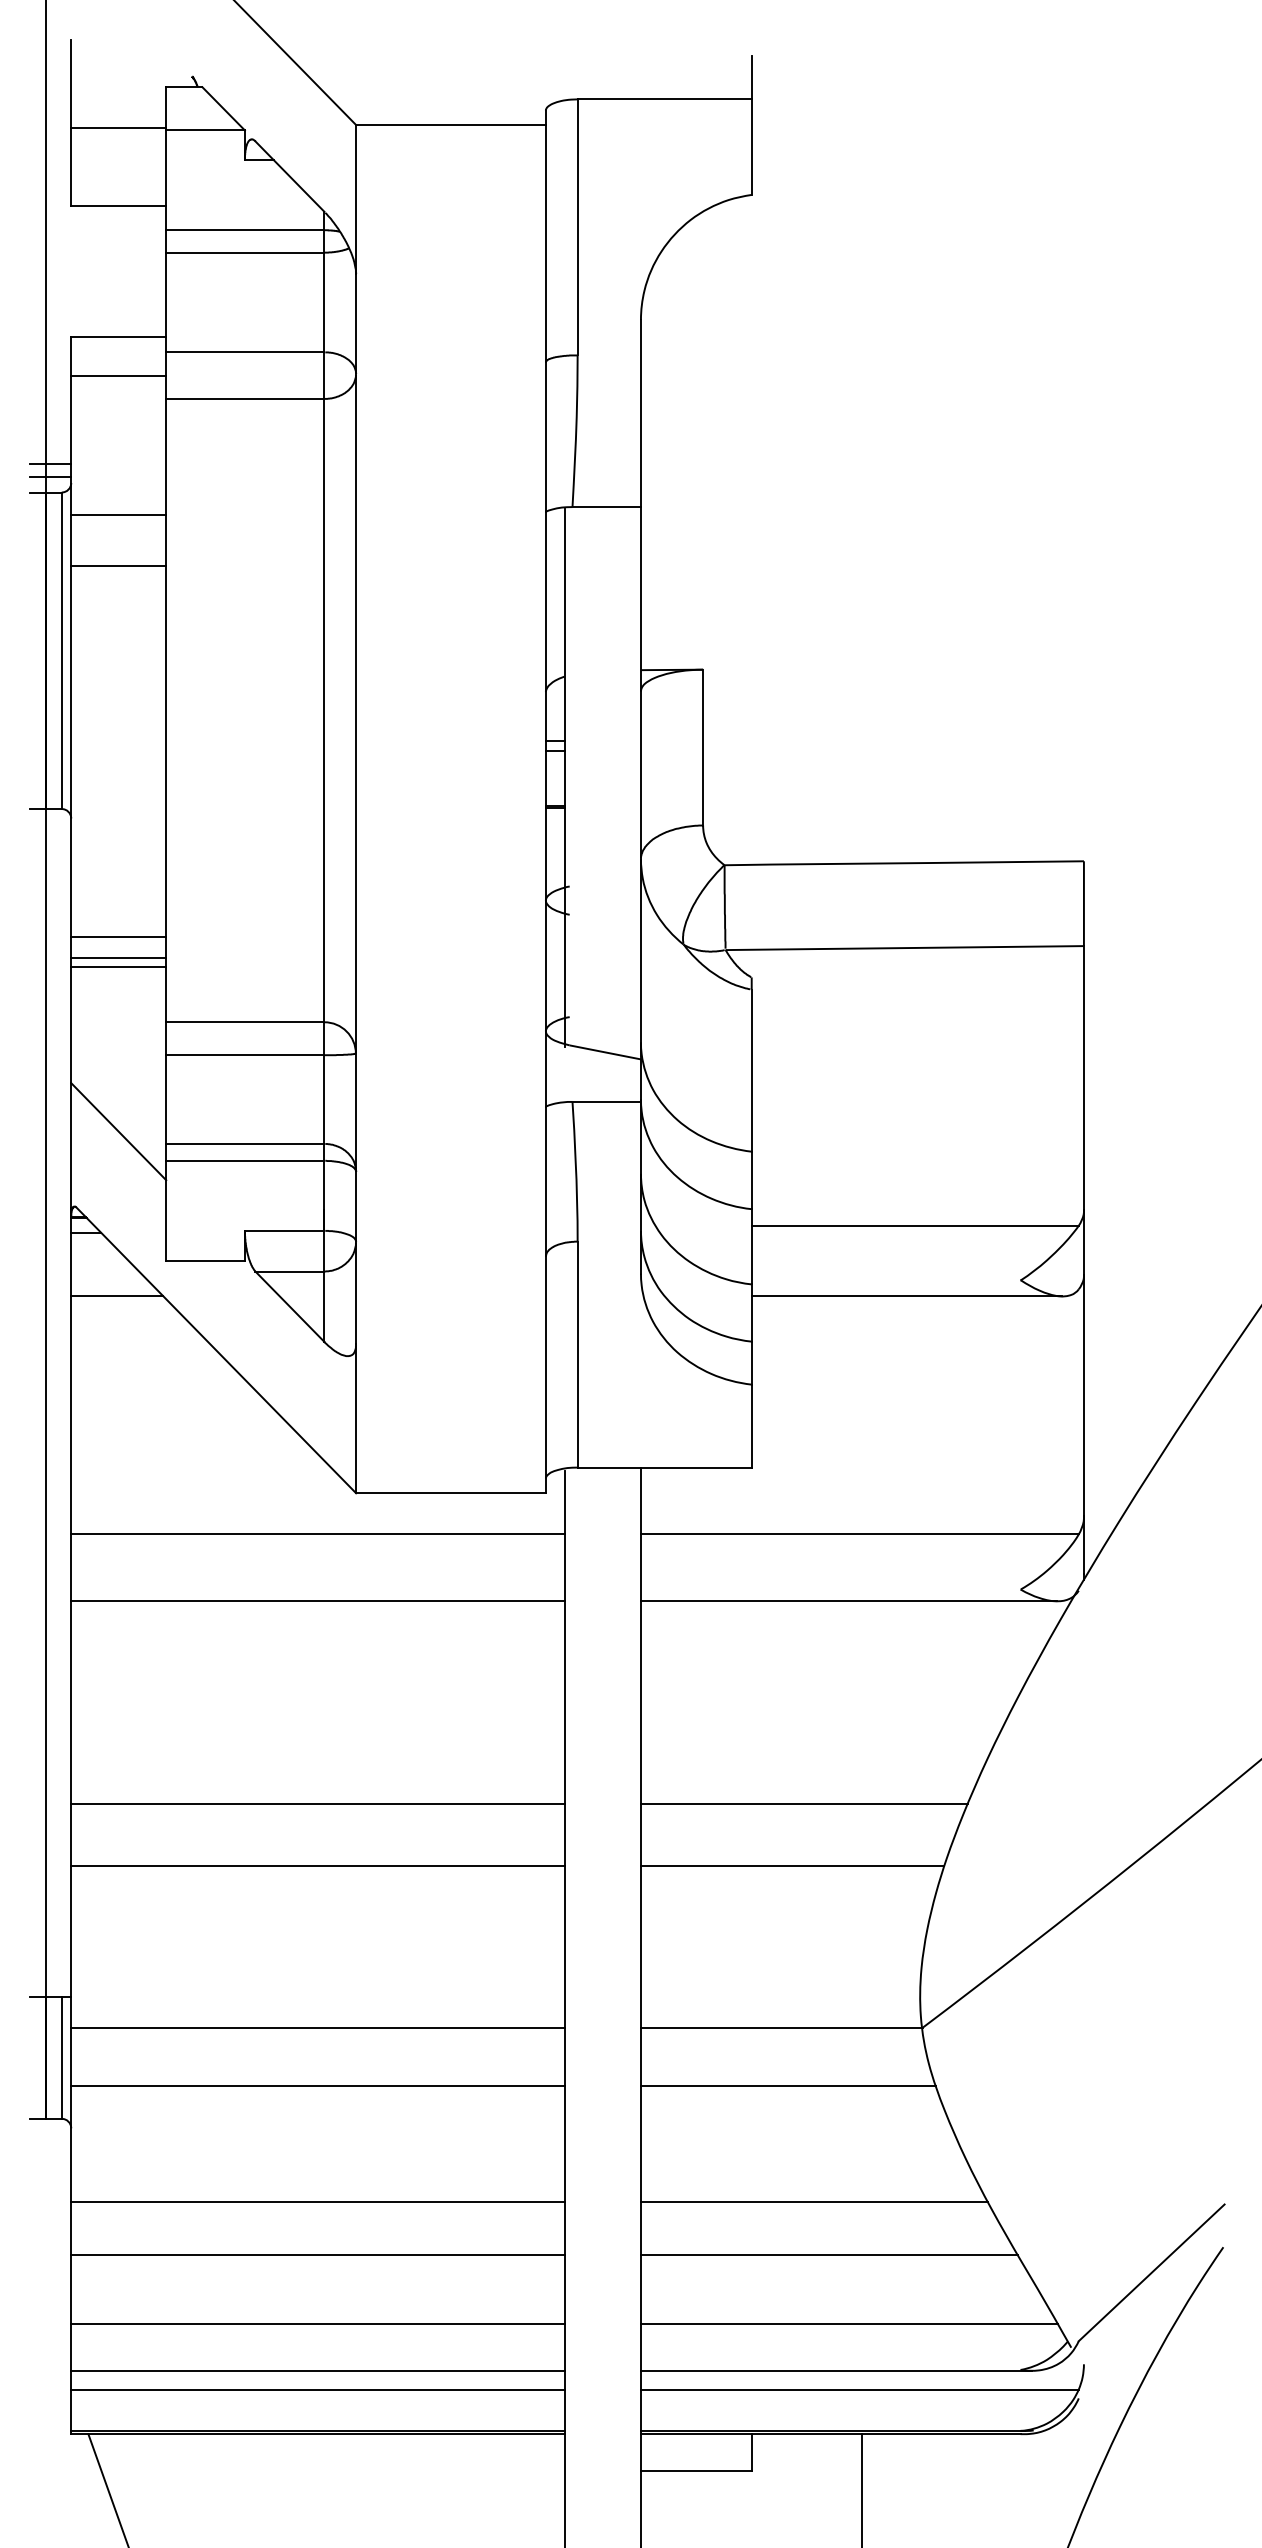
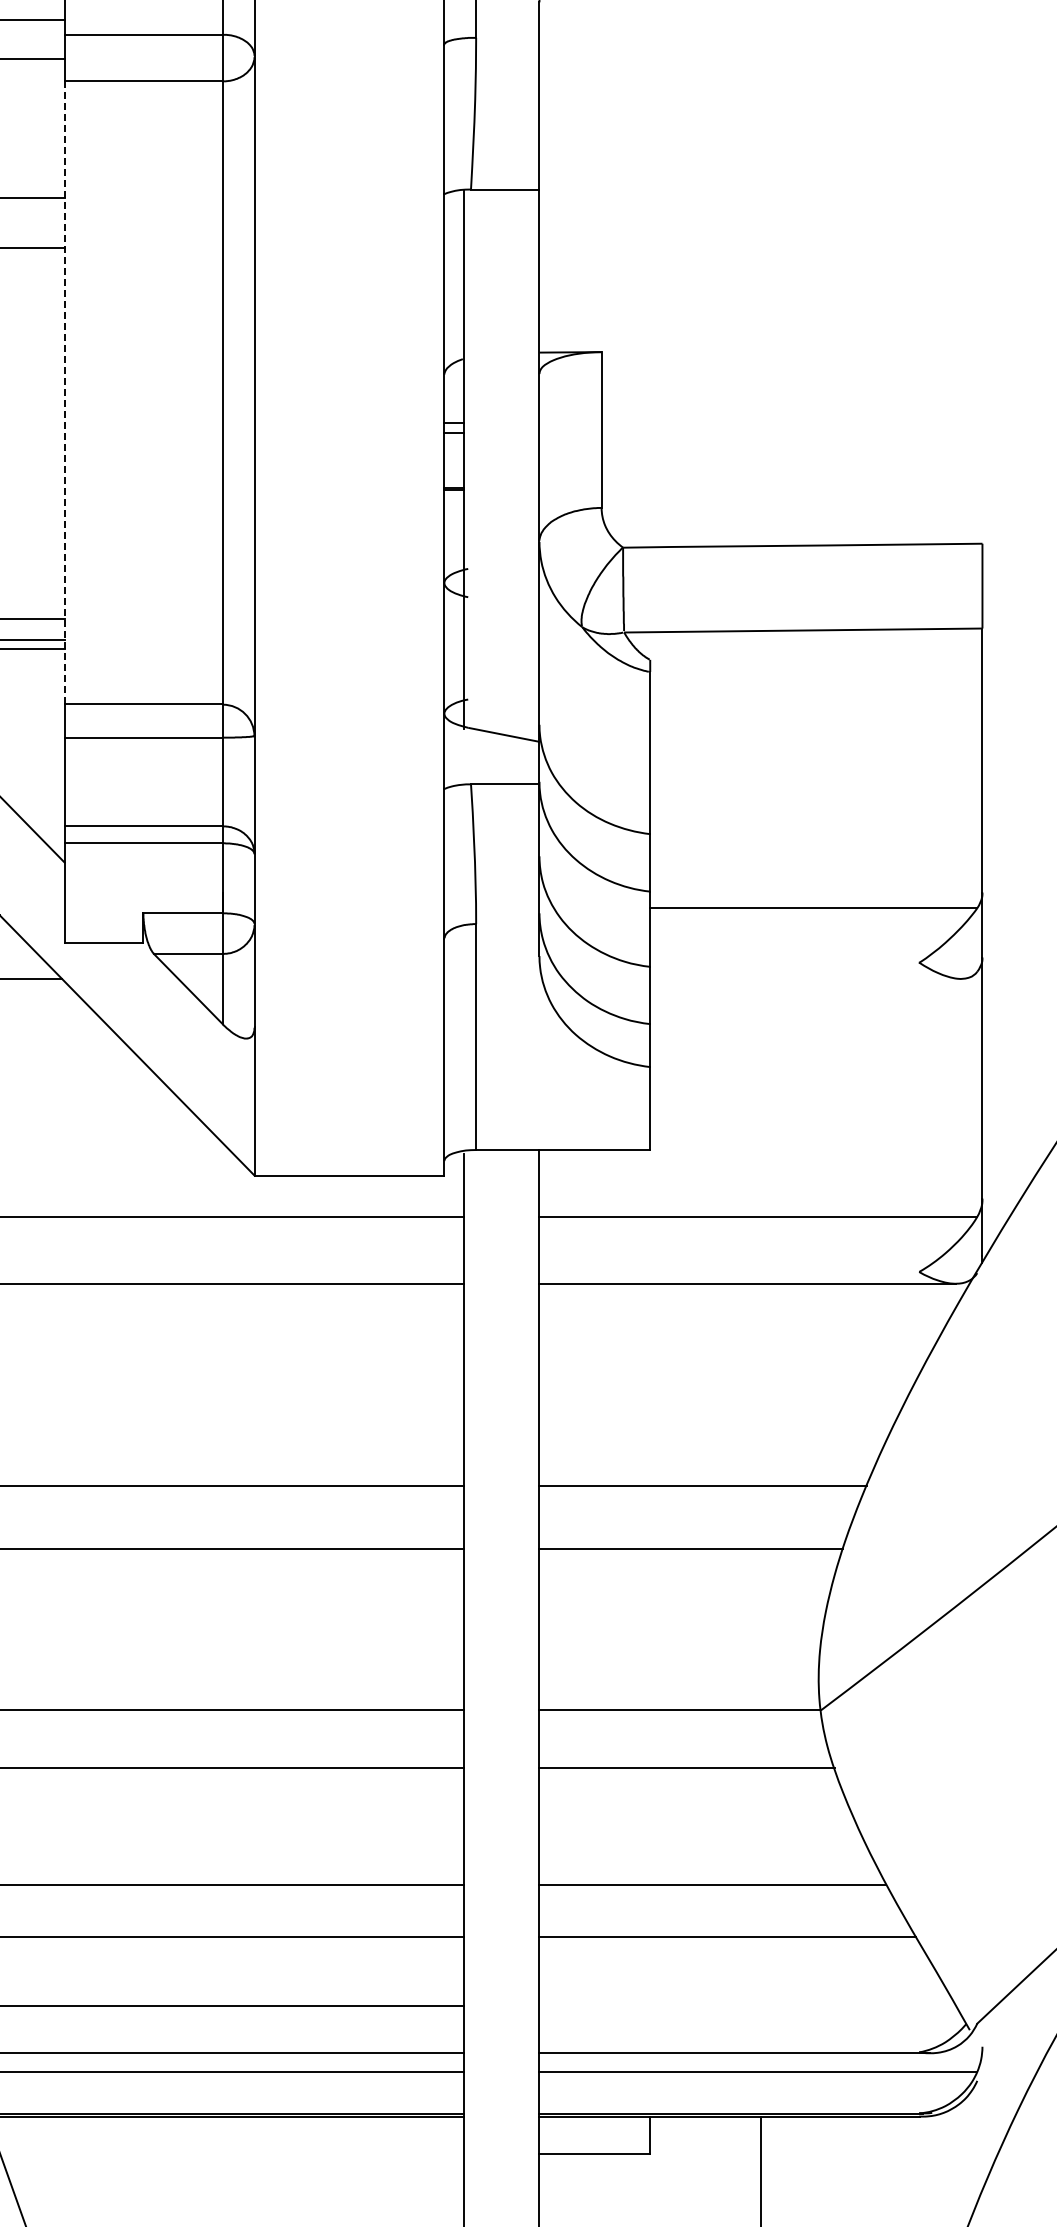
line: (166, 710) -> (65, 392), solid -> dashed
line: (906, 1296) -> (805, 978), removed
line: (848, 2323) -> (747, 2005), removed

